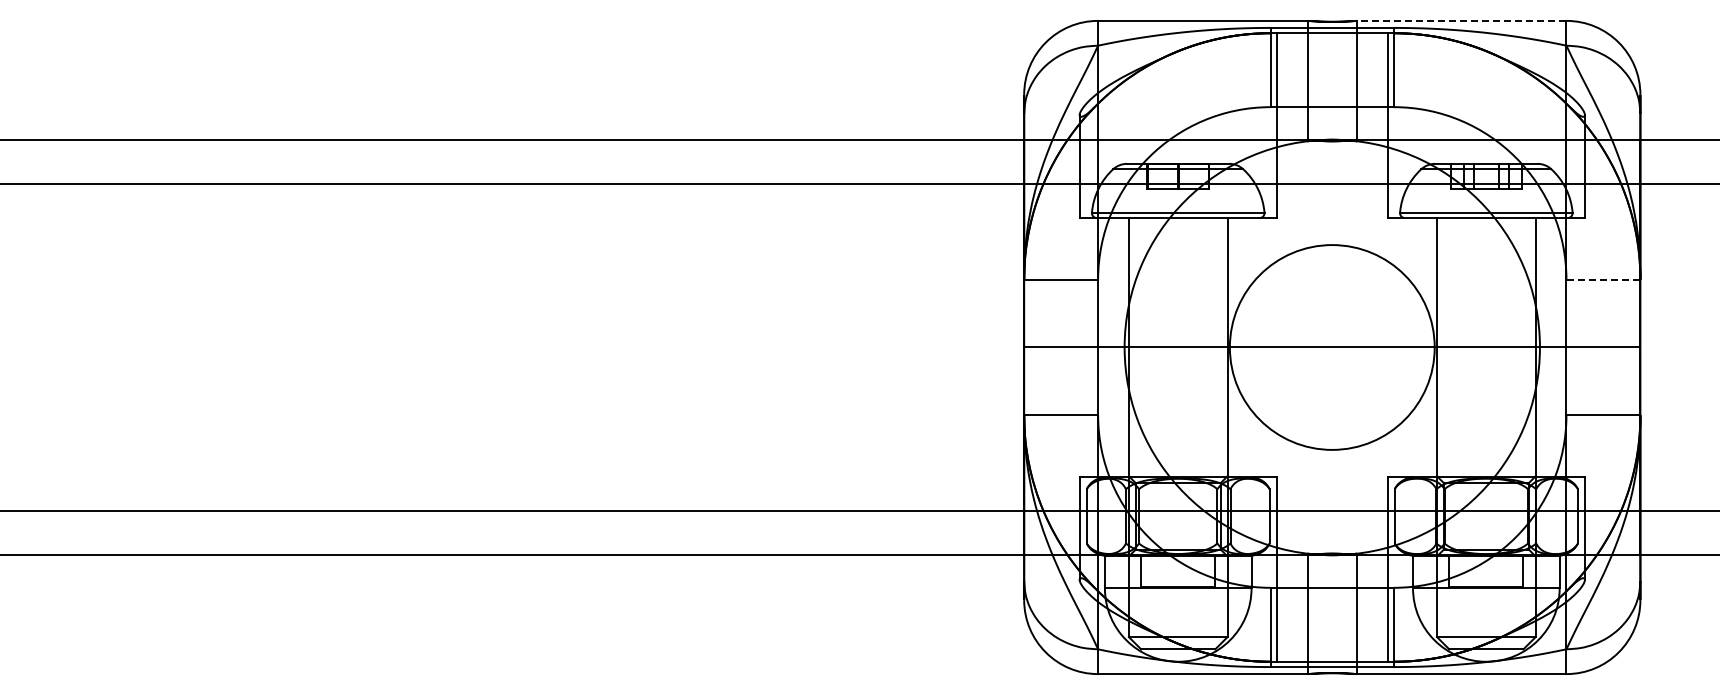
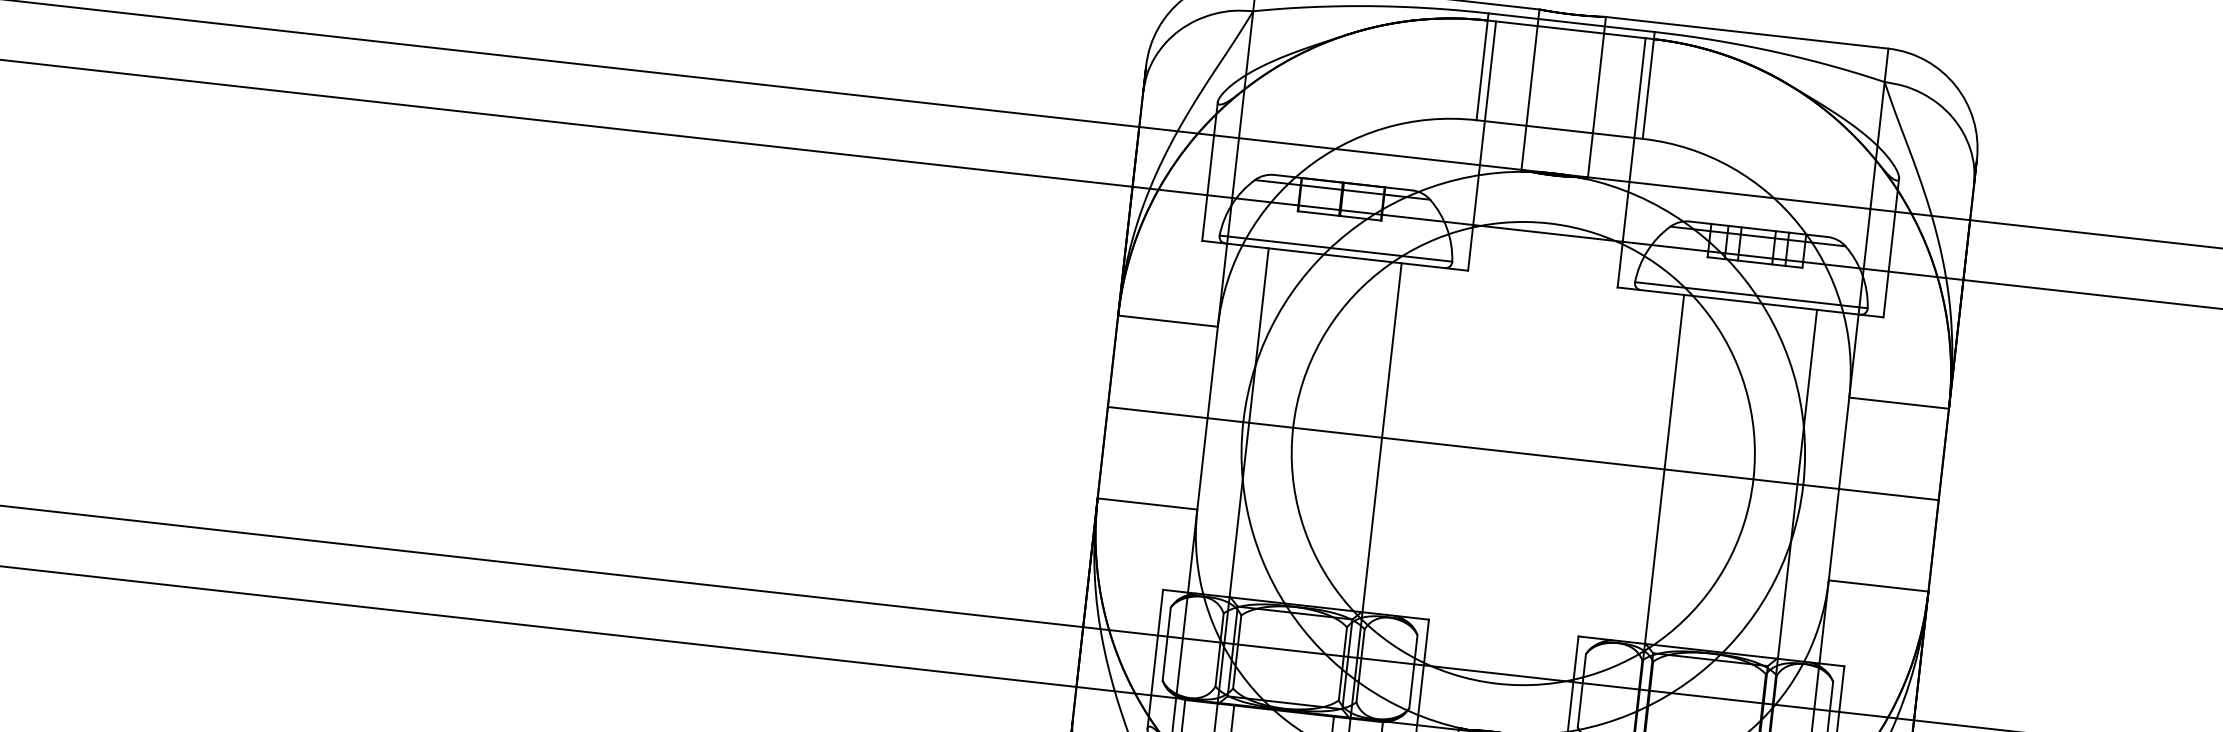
line: (1461, 20) -> (1746, 32), dashed -> solid
line: (1603, 279) -> (1899, 402), dashed -> solid
circle: (1331, 347) -> (1522, 453), size x1.67

